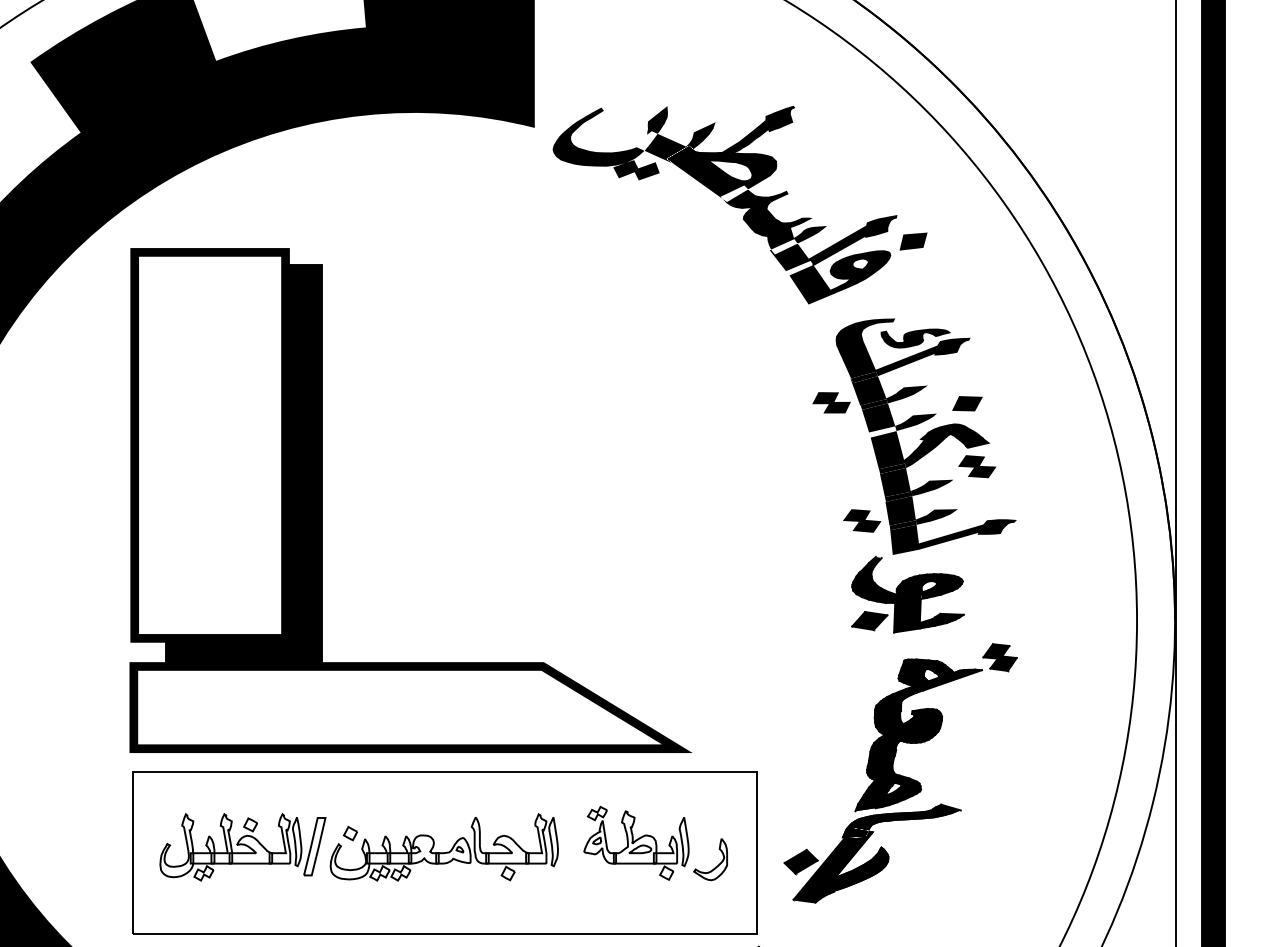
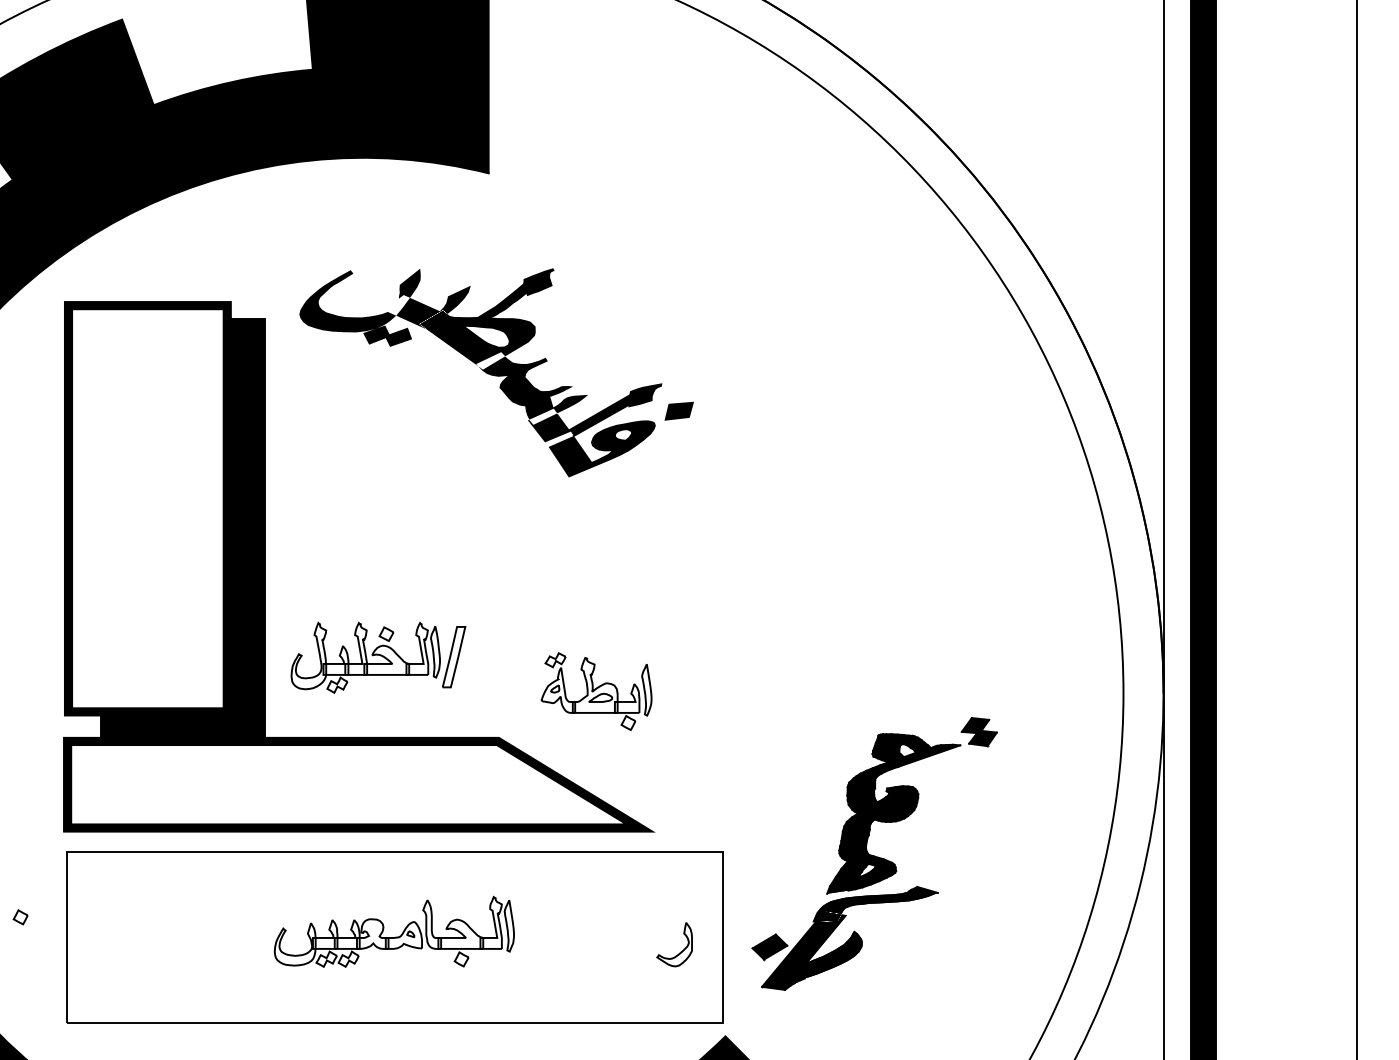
part: (739, 204) -> (496, 372), moved
part: (908, 476) -> (882, 541), removed
part: (350, 833) -> (20, 917), moved
part: (636, 843) -> (596, 691), moved
part: (243, 847) -> (378, 657), moved

